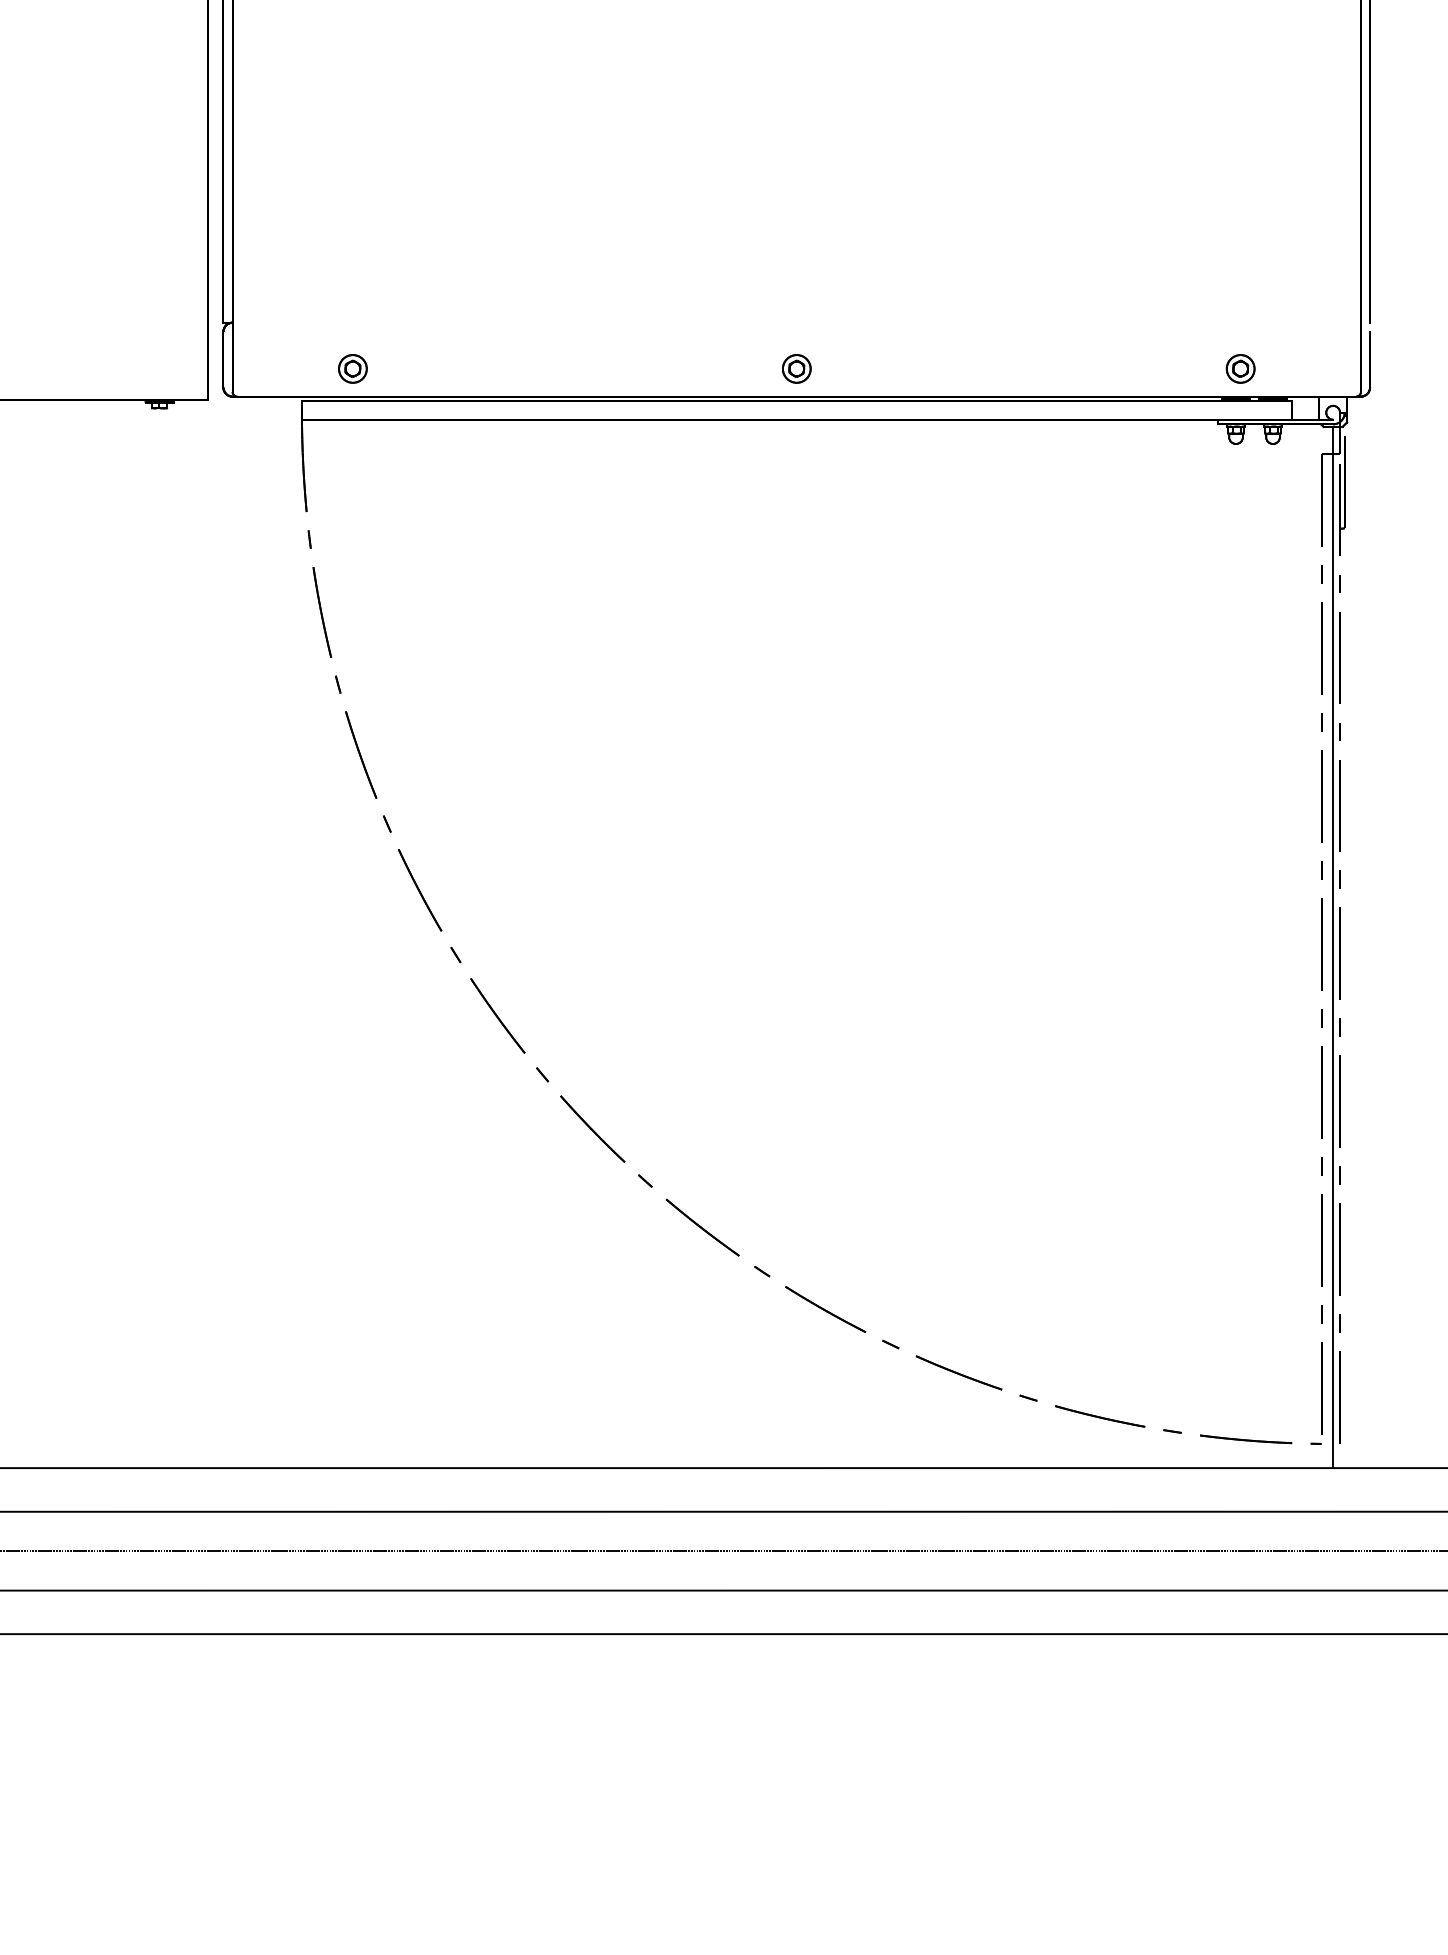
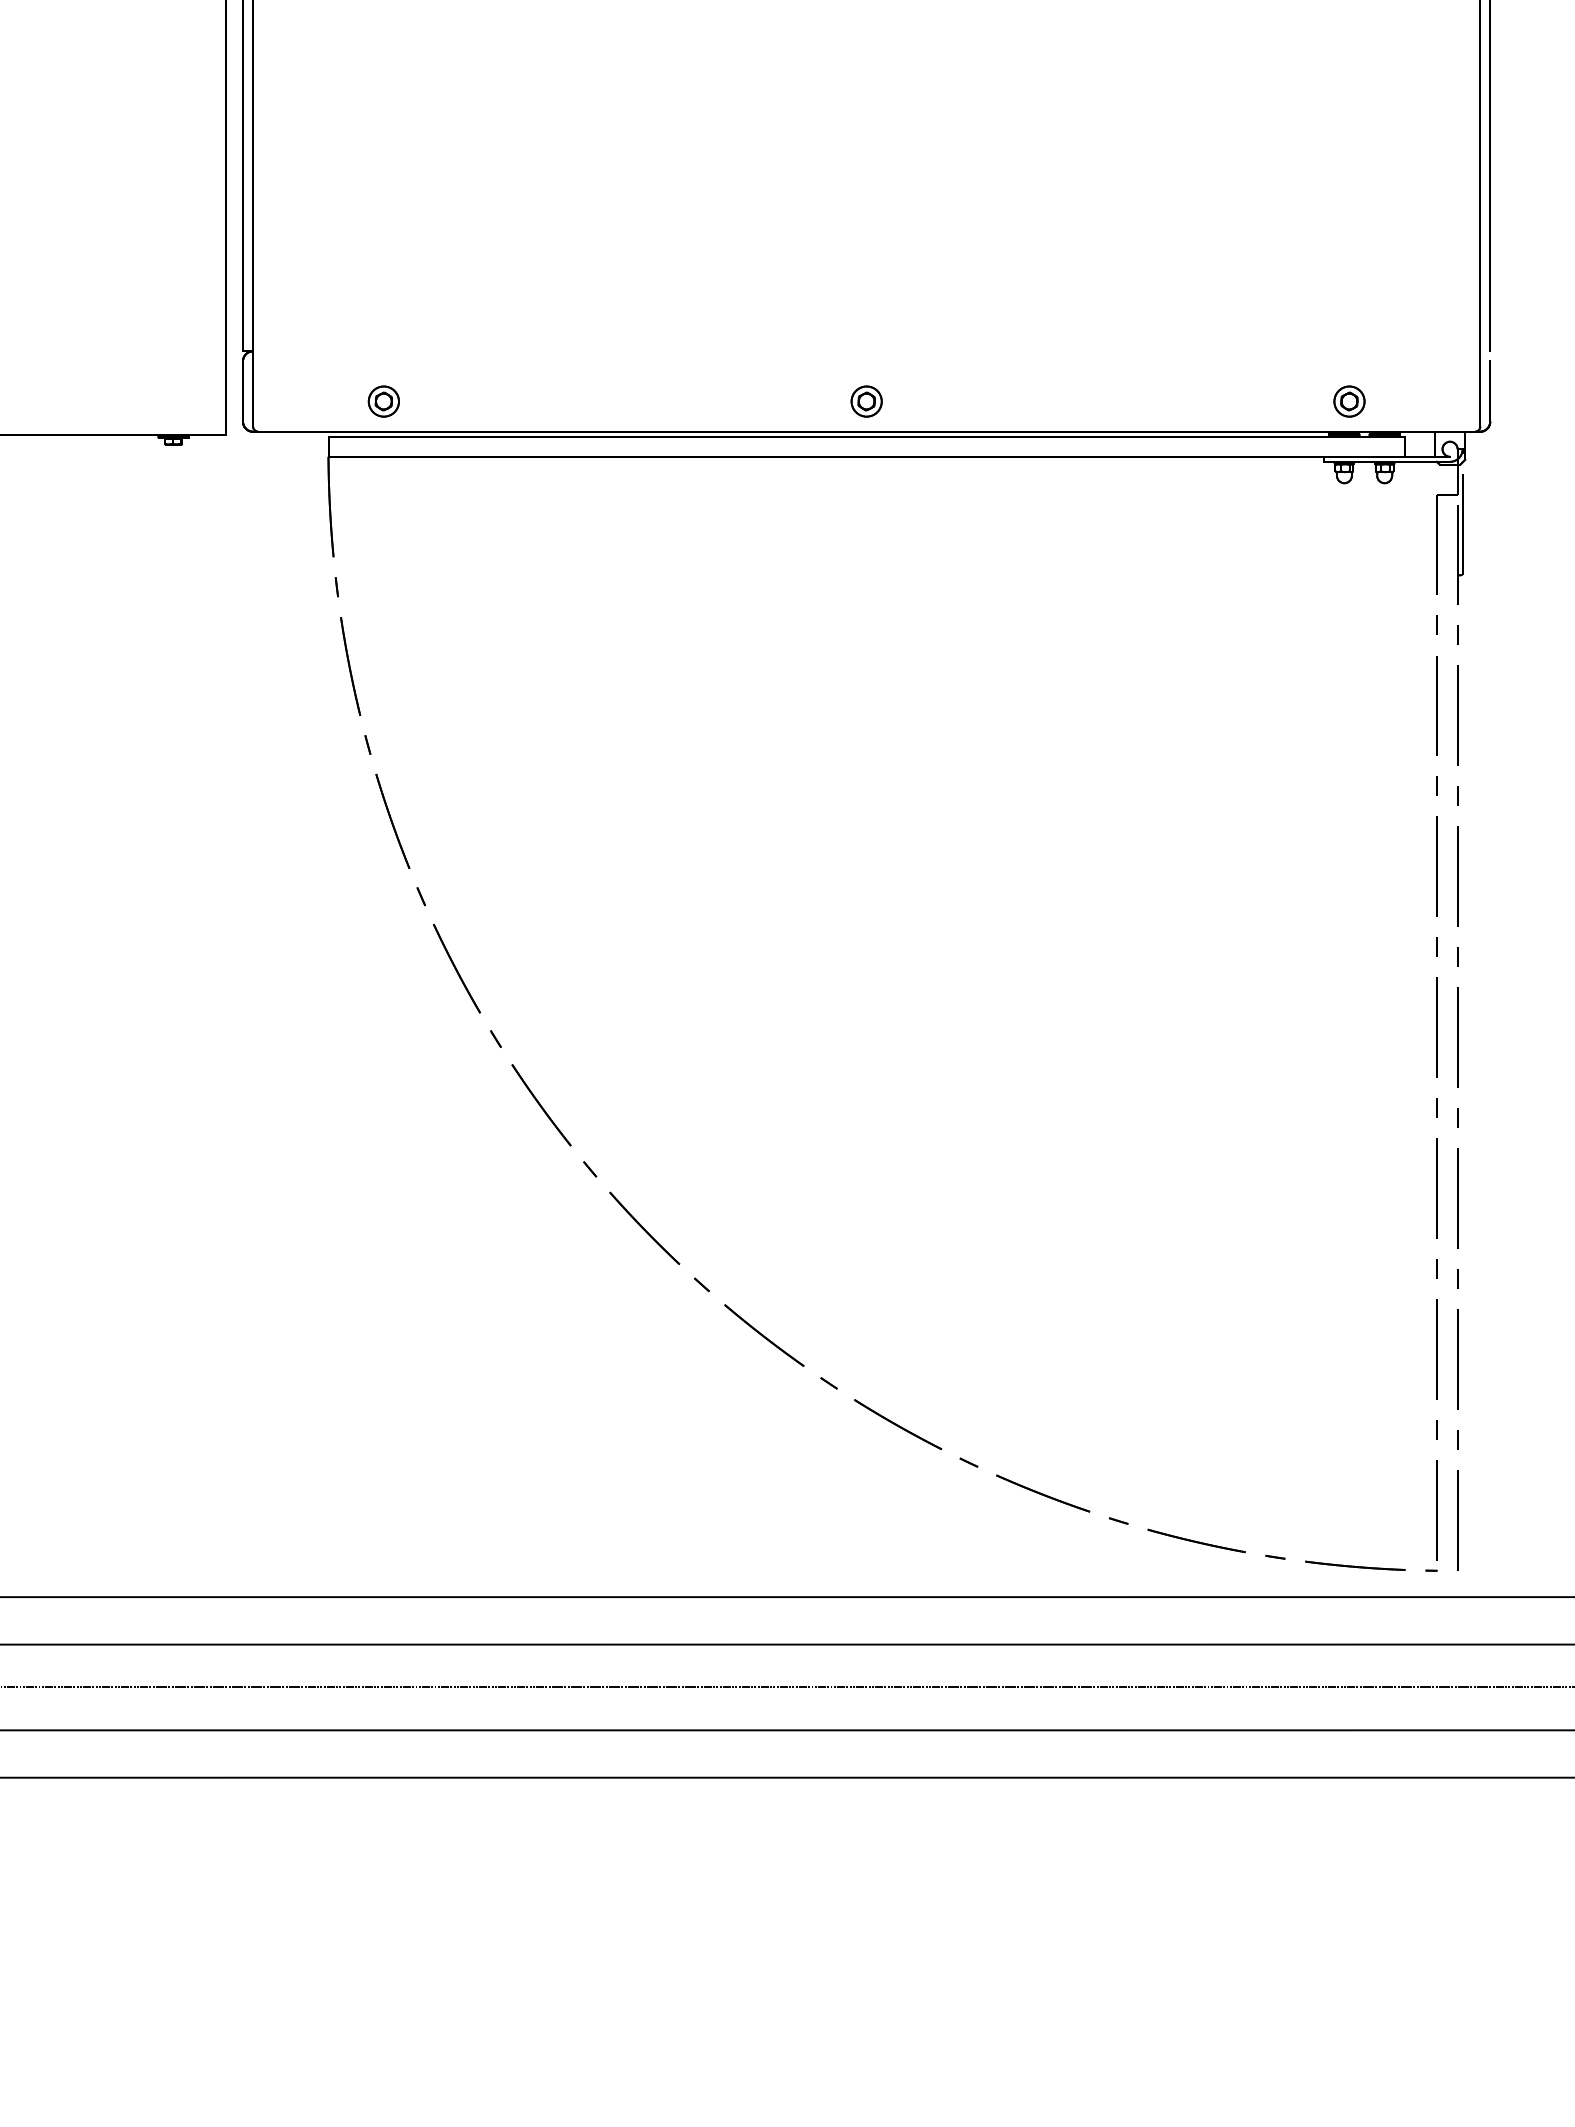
line: (1333, 947) -> (1450, 1030), removed

